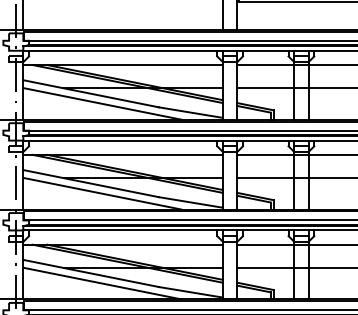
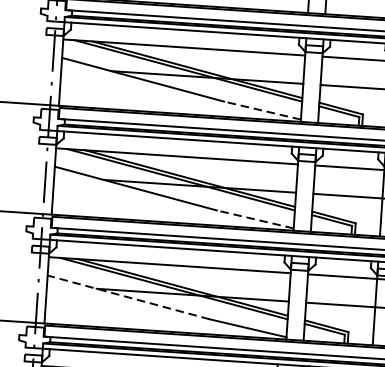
line: (102, 103) -> (156, 92), removed
line: (190, 112) -> (262, 110), solid -> dashed
line: (102, 193) -> (148, 201), removed
line: (190, 202) -> (254, 219), solid -> dashed
line: (90, 273) -> (127, 297), solid -> dashed
line: (102, 283) -> (141, 310), removed

